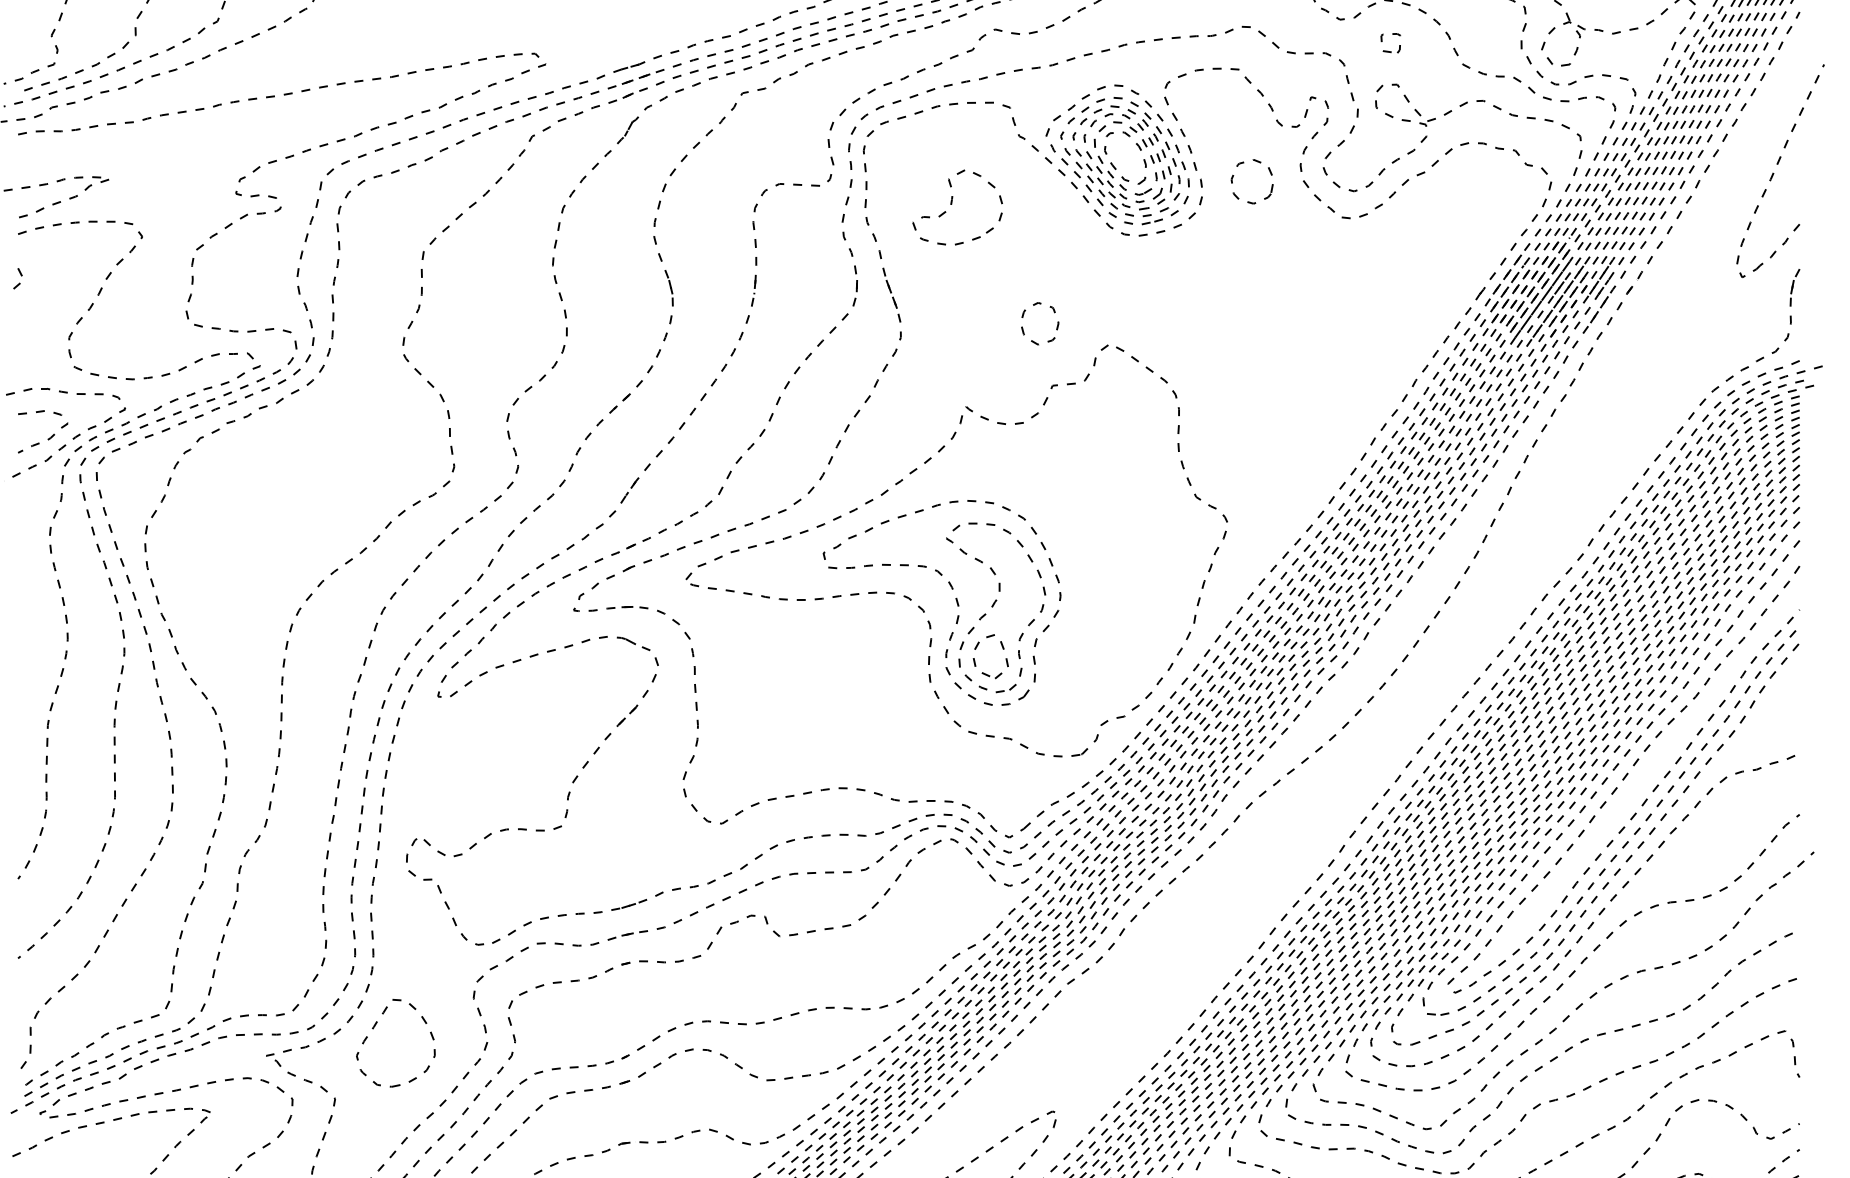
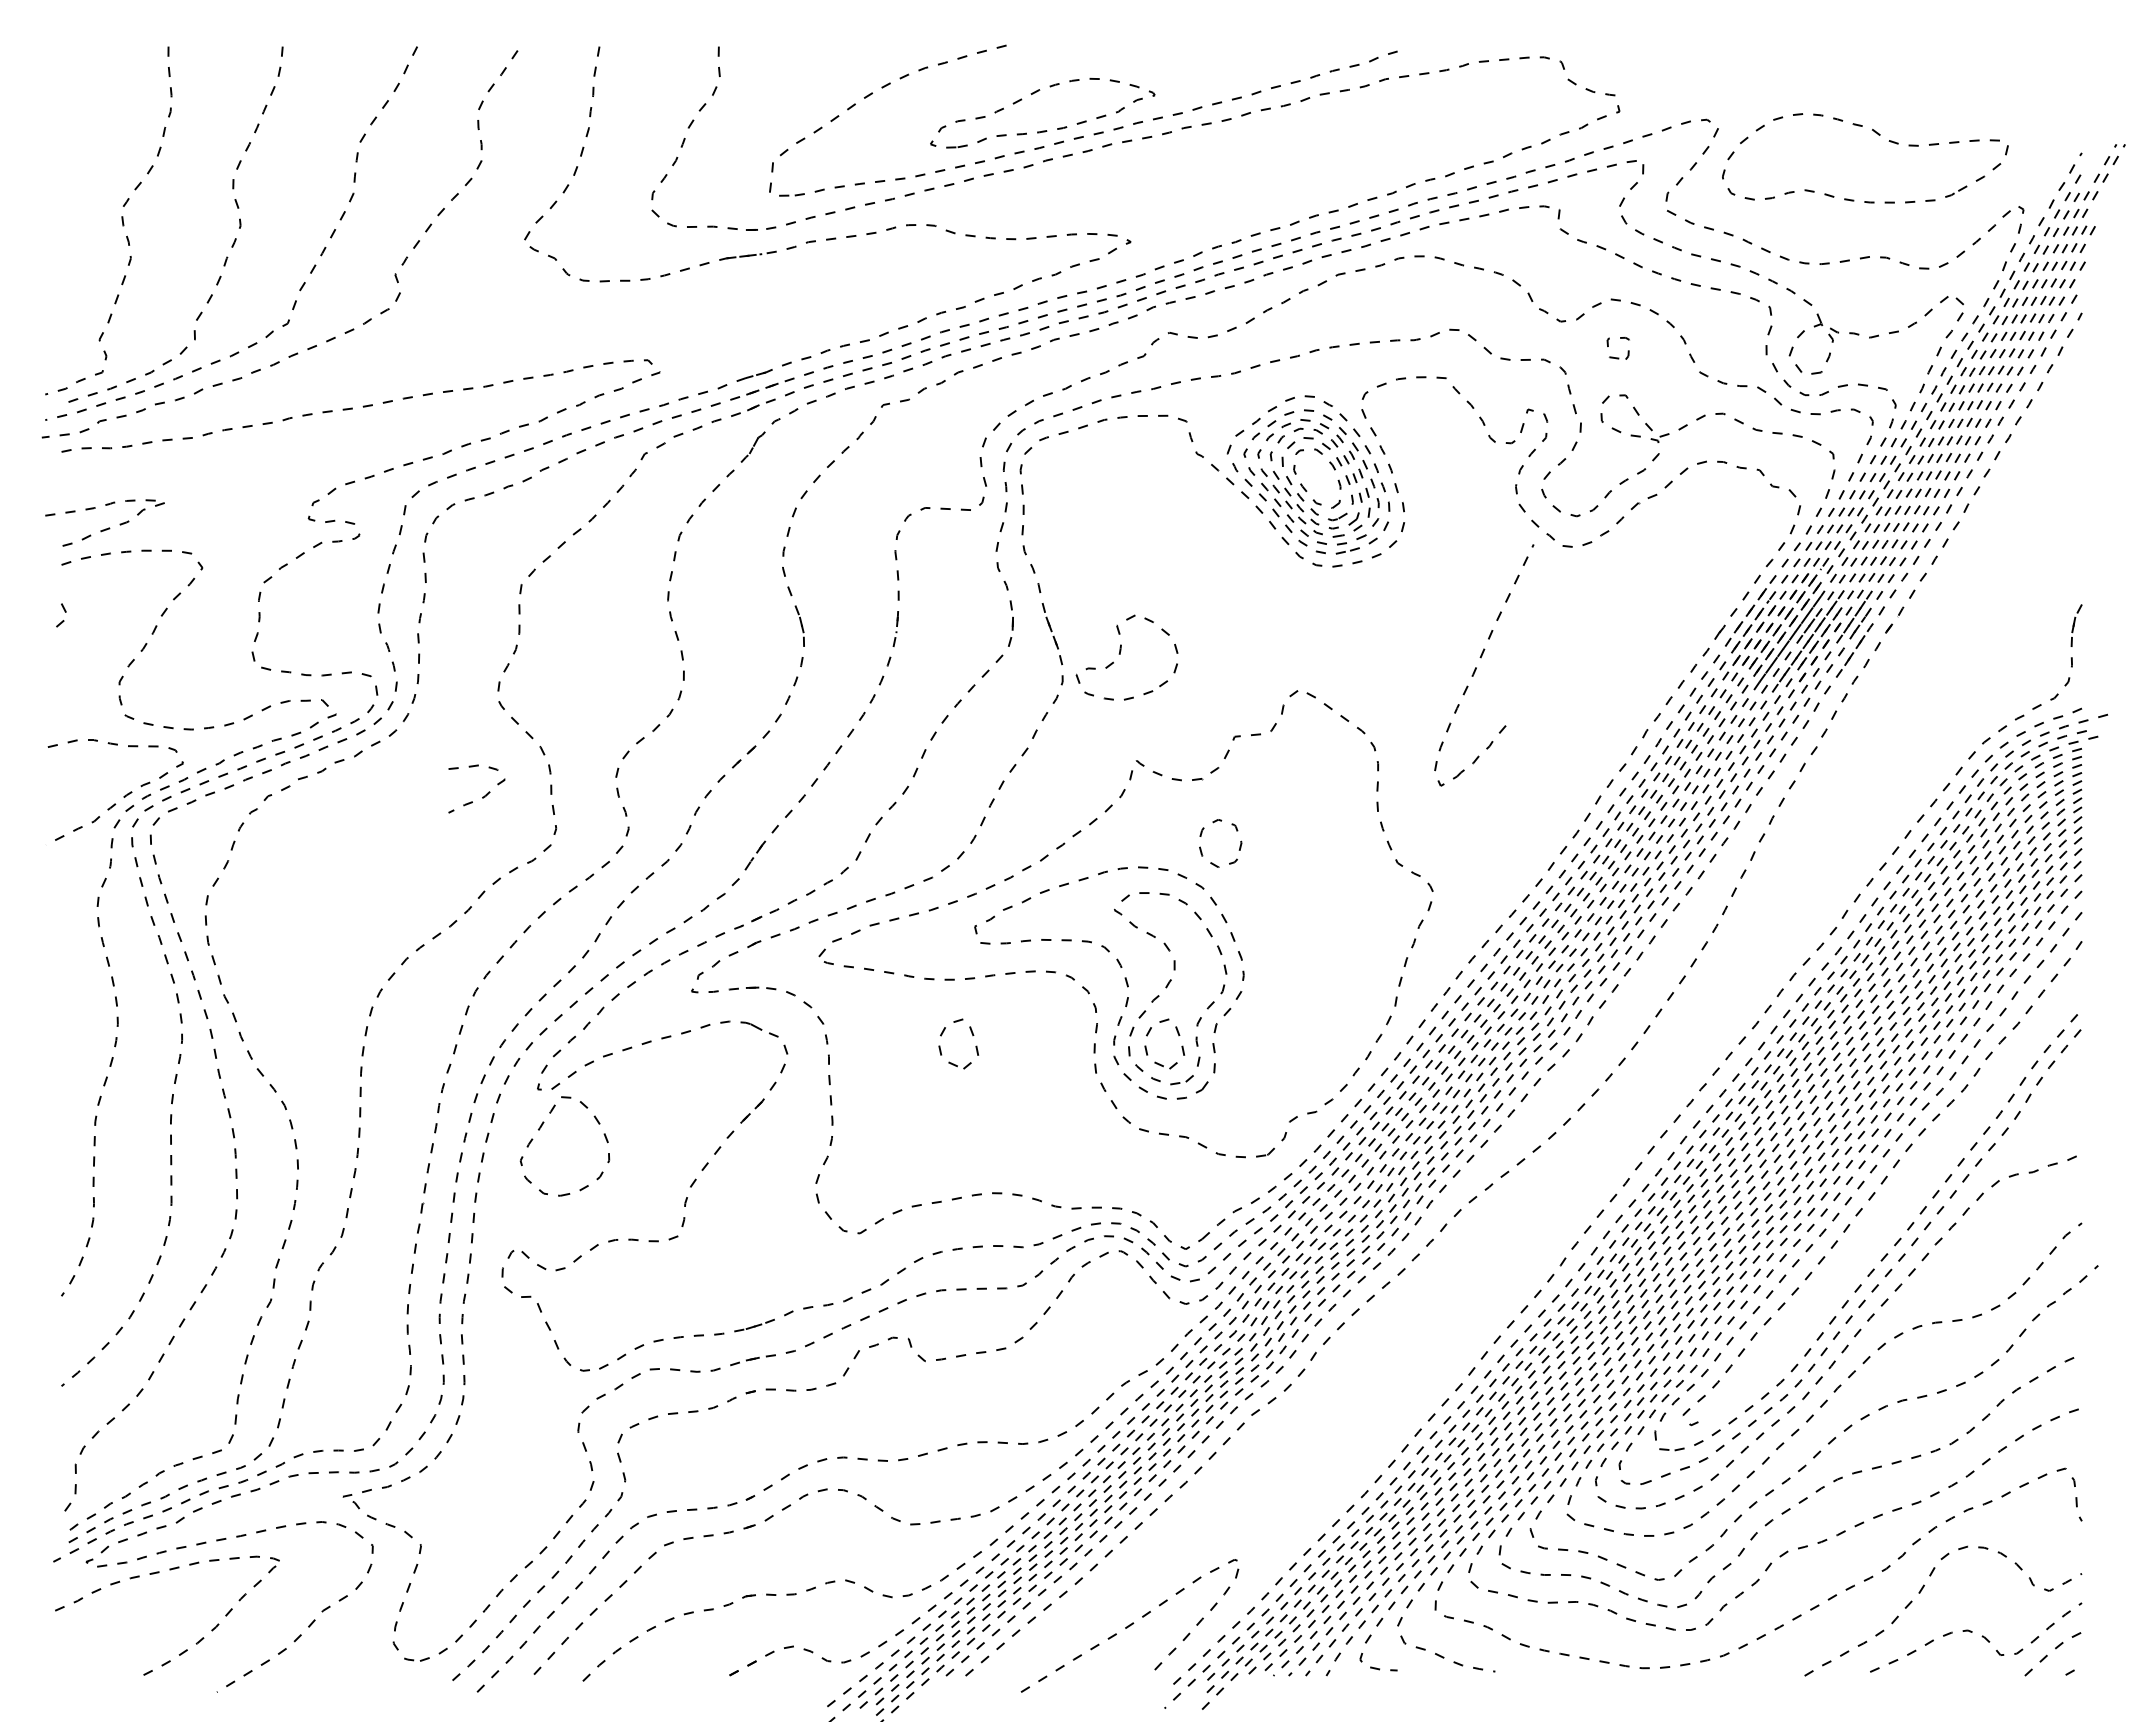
part: (1778, 165) -> (1481, 658), moved
part: (1234, 176) -> (1440, 499), removed
part: (951, 204) -> (1120, 654), moved
part: (1056, 326) -> (1239, 846), moved
curve: (48, 438) -> (482, 796), moved
part: (821, 650) -> (972, 1036), added
curve: (1643, 802) -> (1904, 1209), removed
part: (374, 1028) -> (540, 1129), moved

